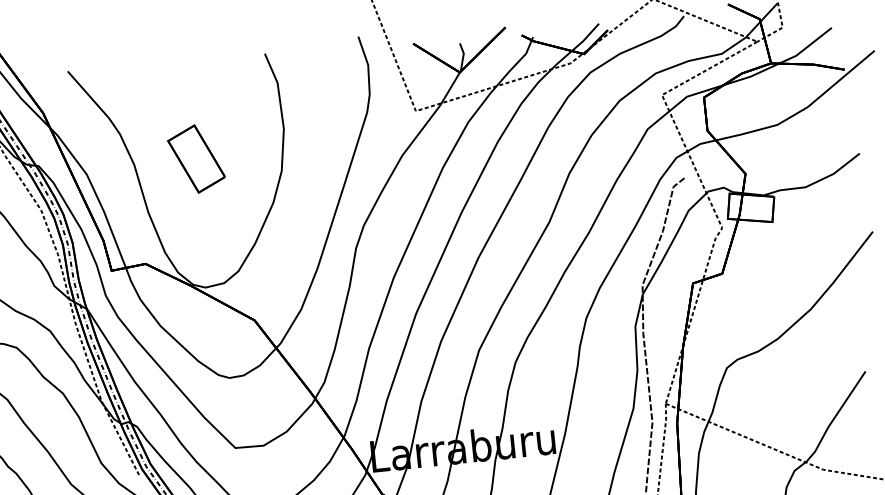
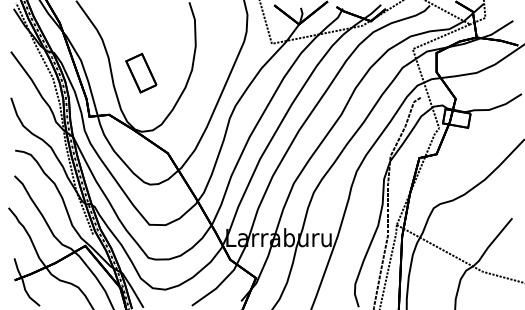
part: (196, 157) -> (141, 72), moved

